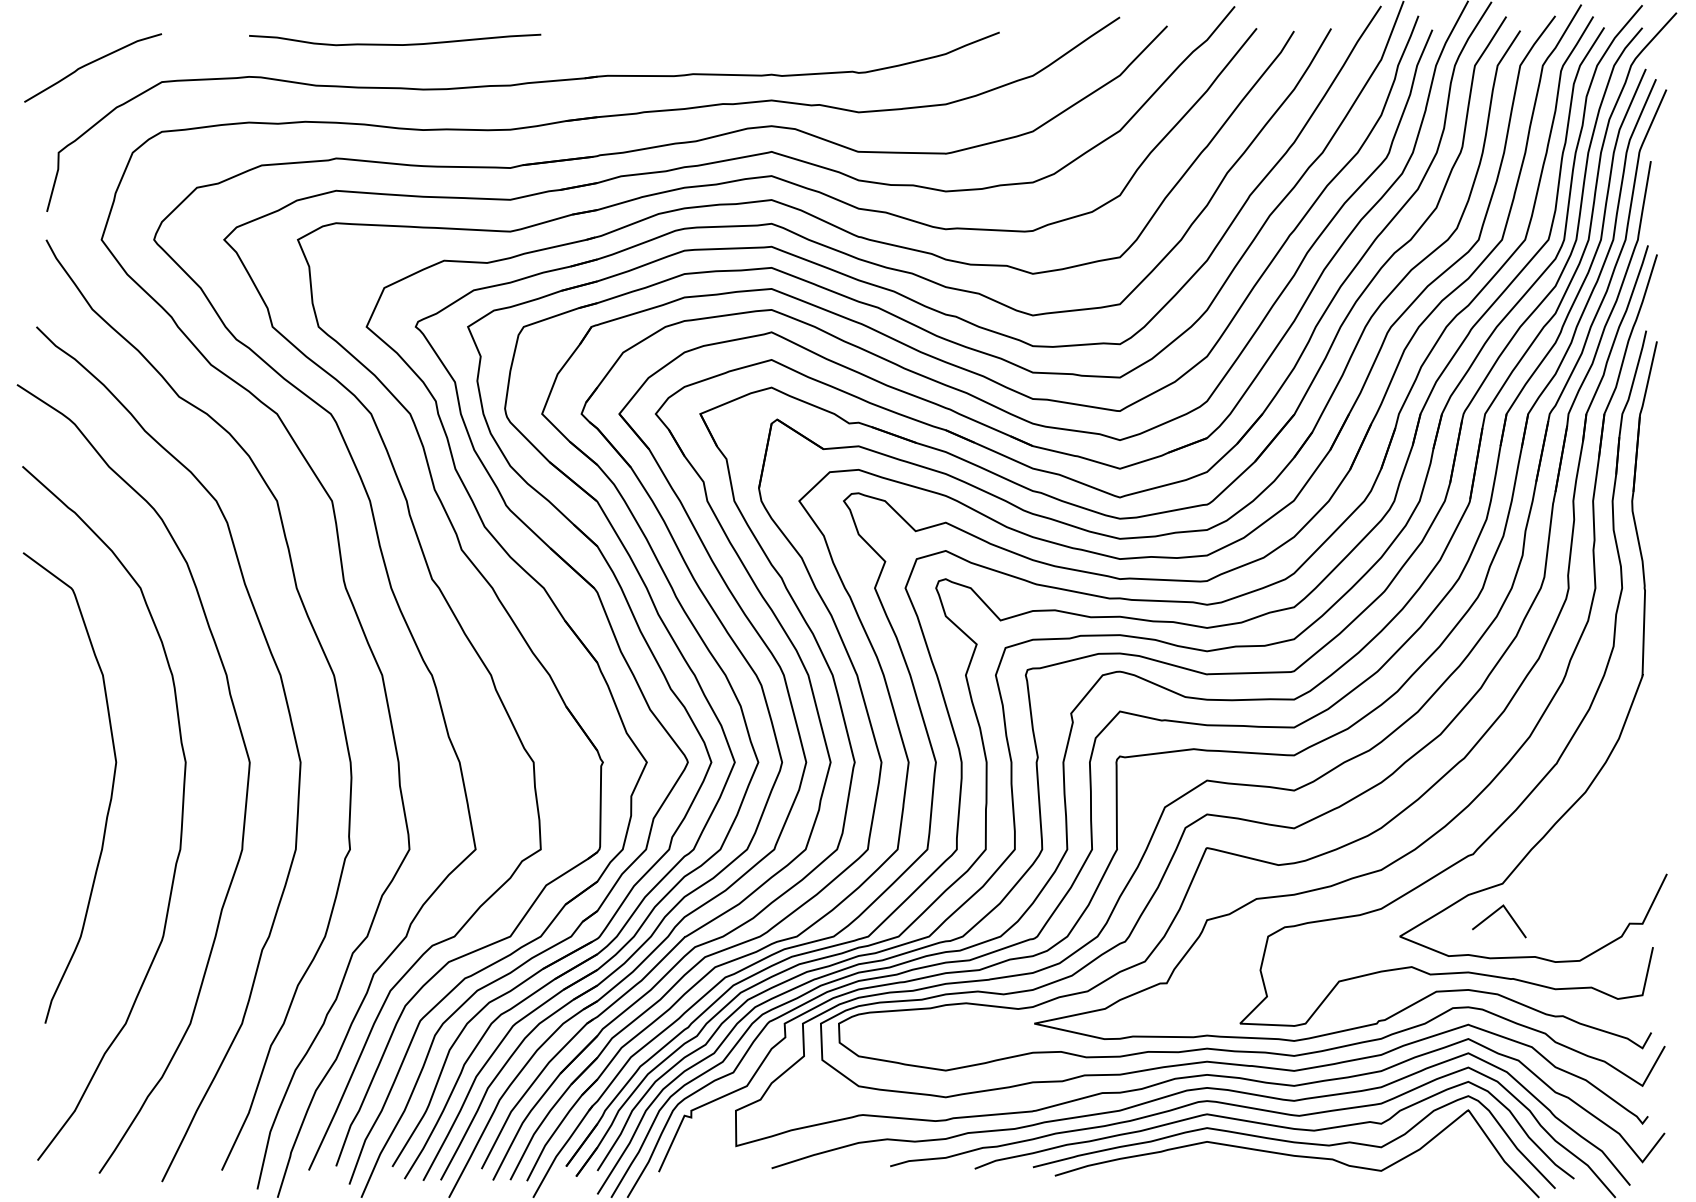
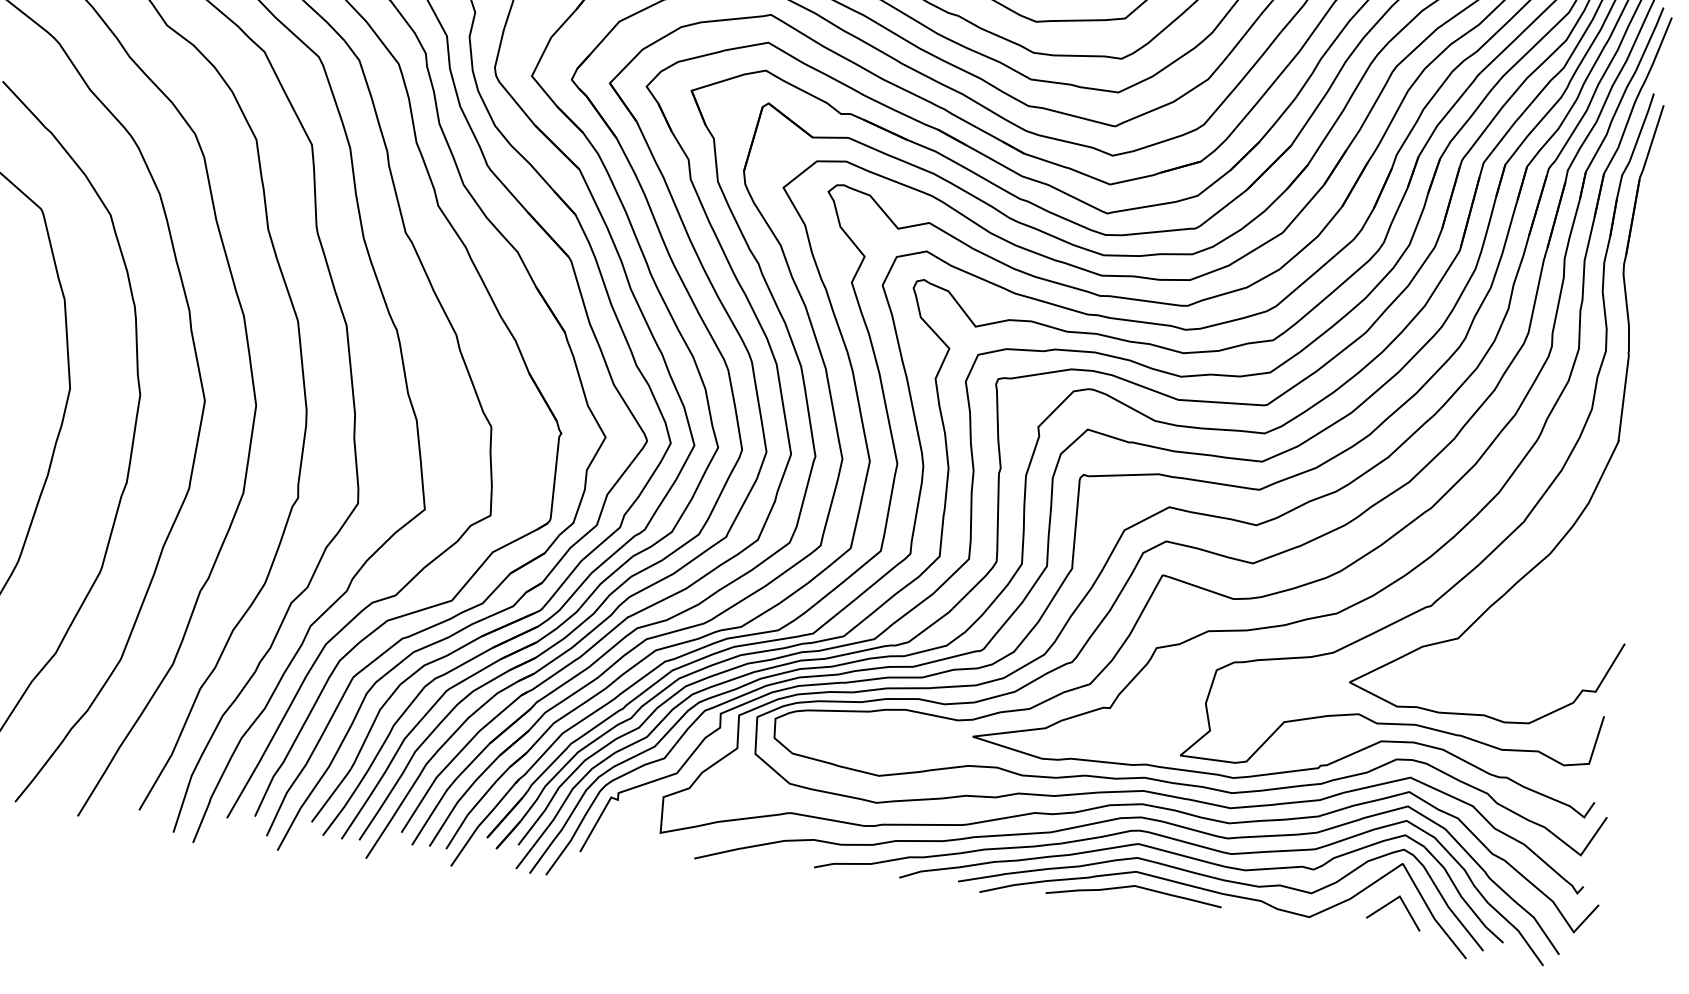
line: (1493, 914) -> (1389, 904), moved
curve: (1205, 1157) -> (1133, 887), added

